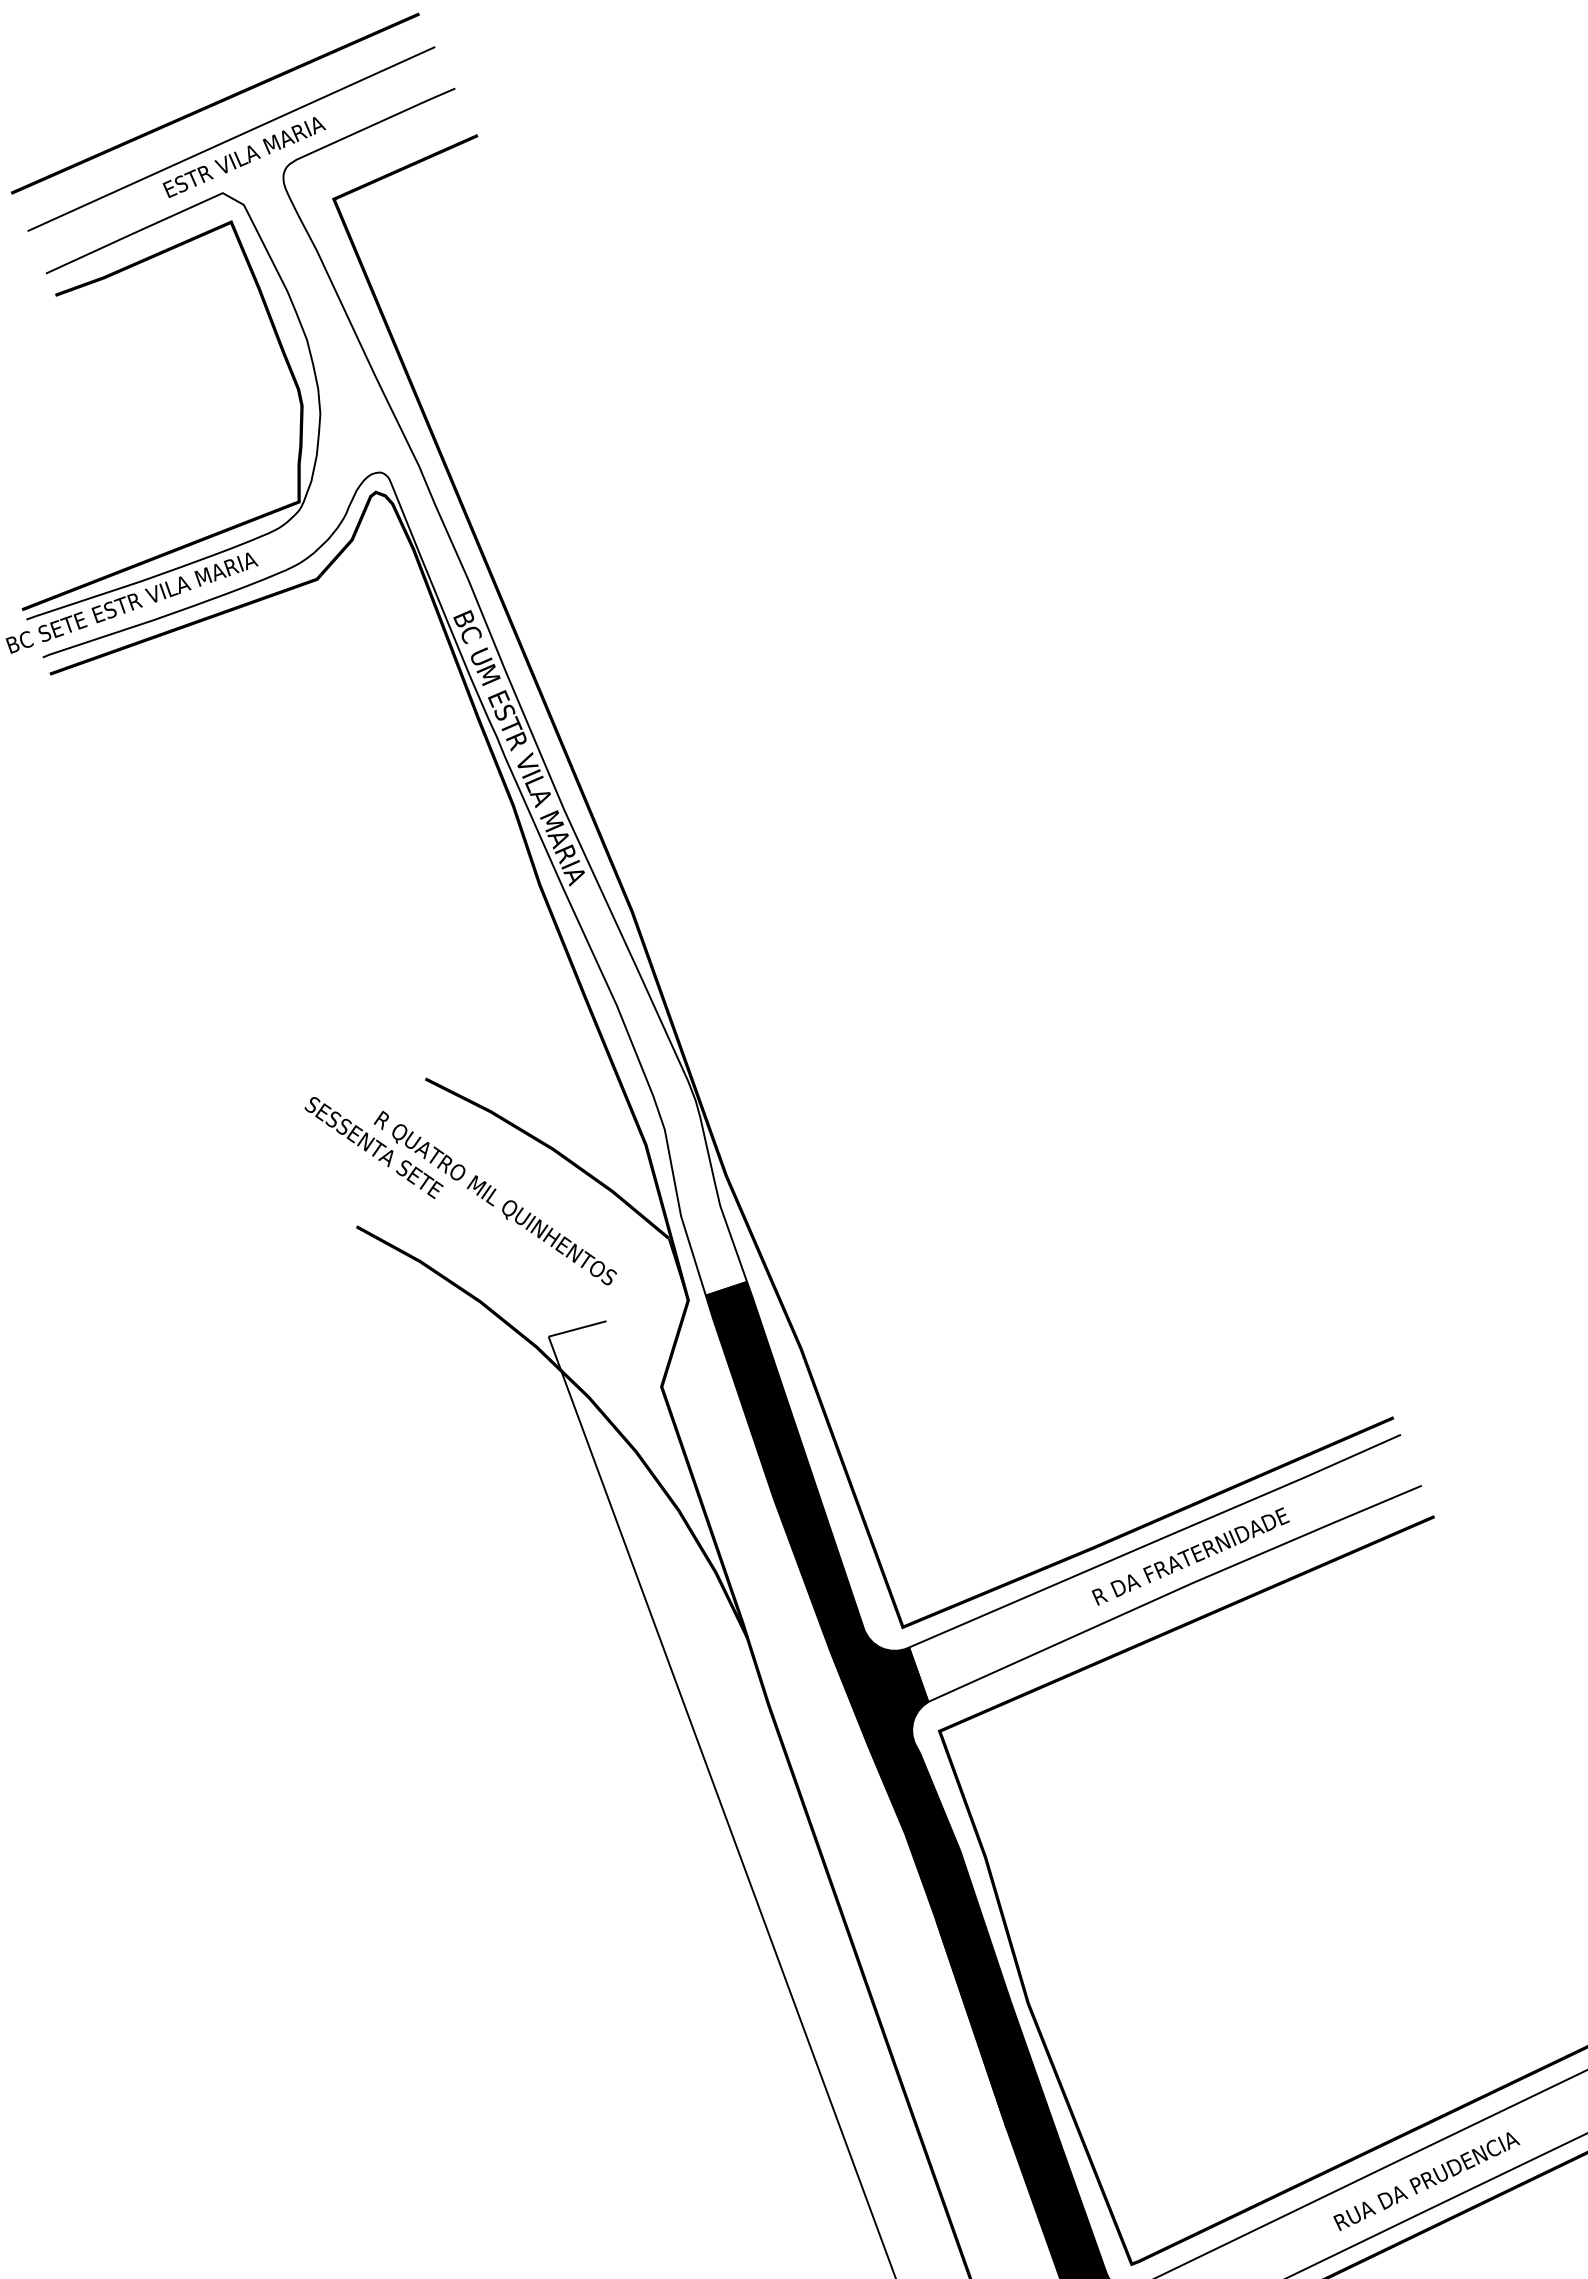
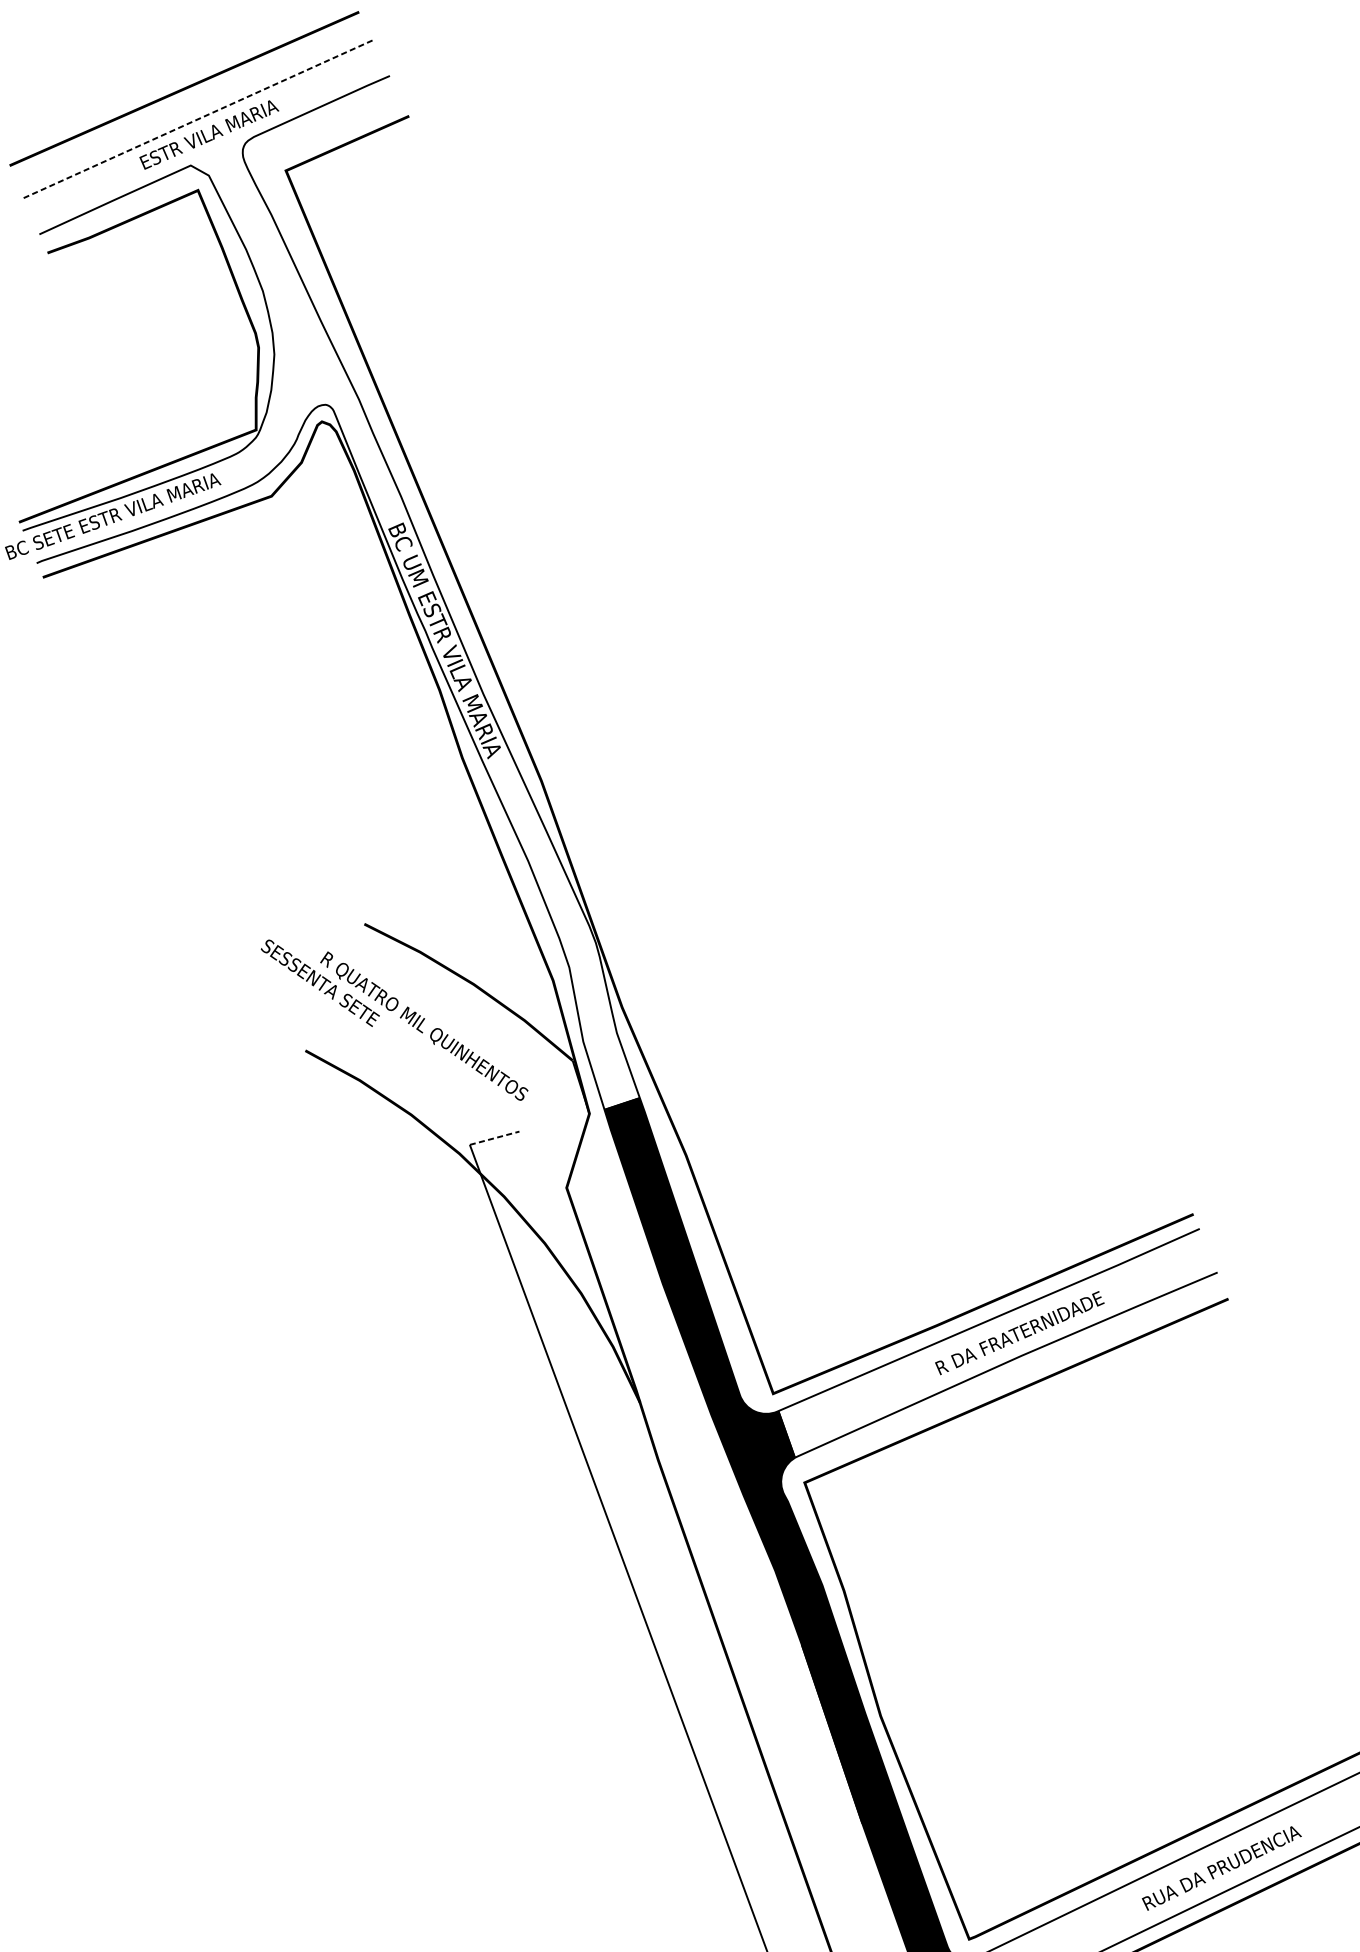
line: (231, 139) -> (198, 119), solid -> dashed
line: (577, 1328) -> (494, 1137), solid -> dashed

